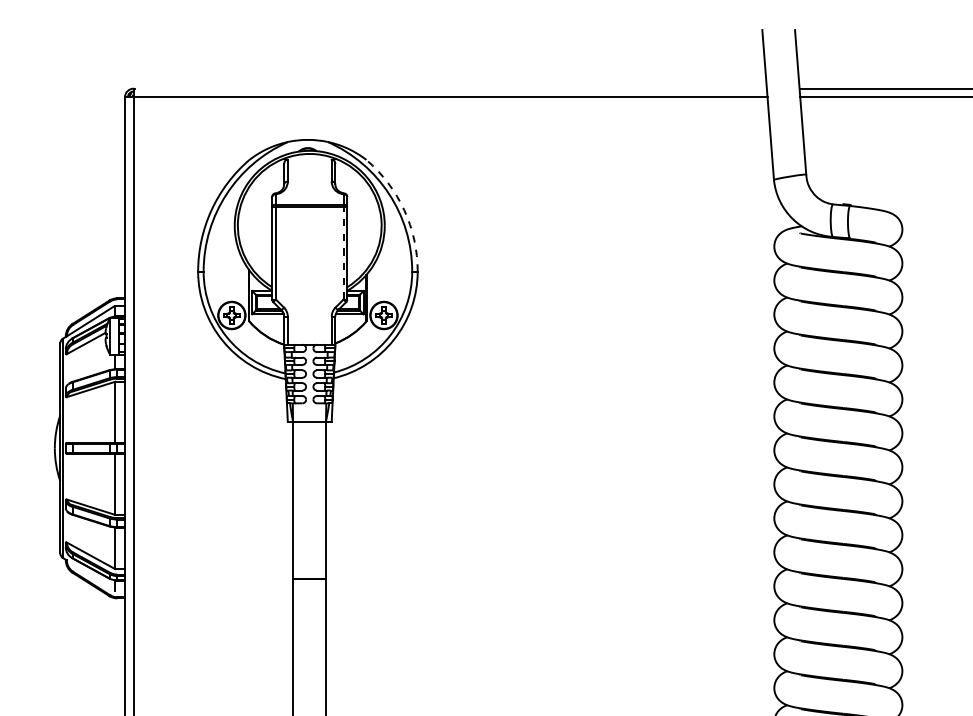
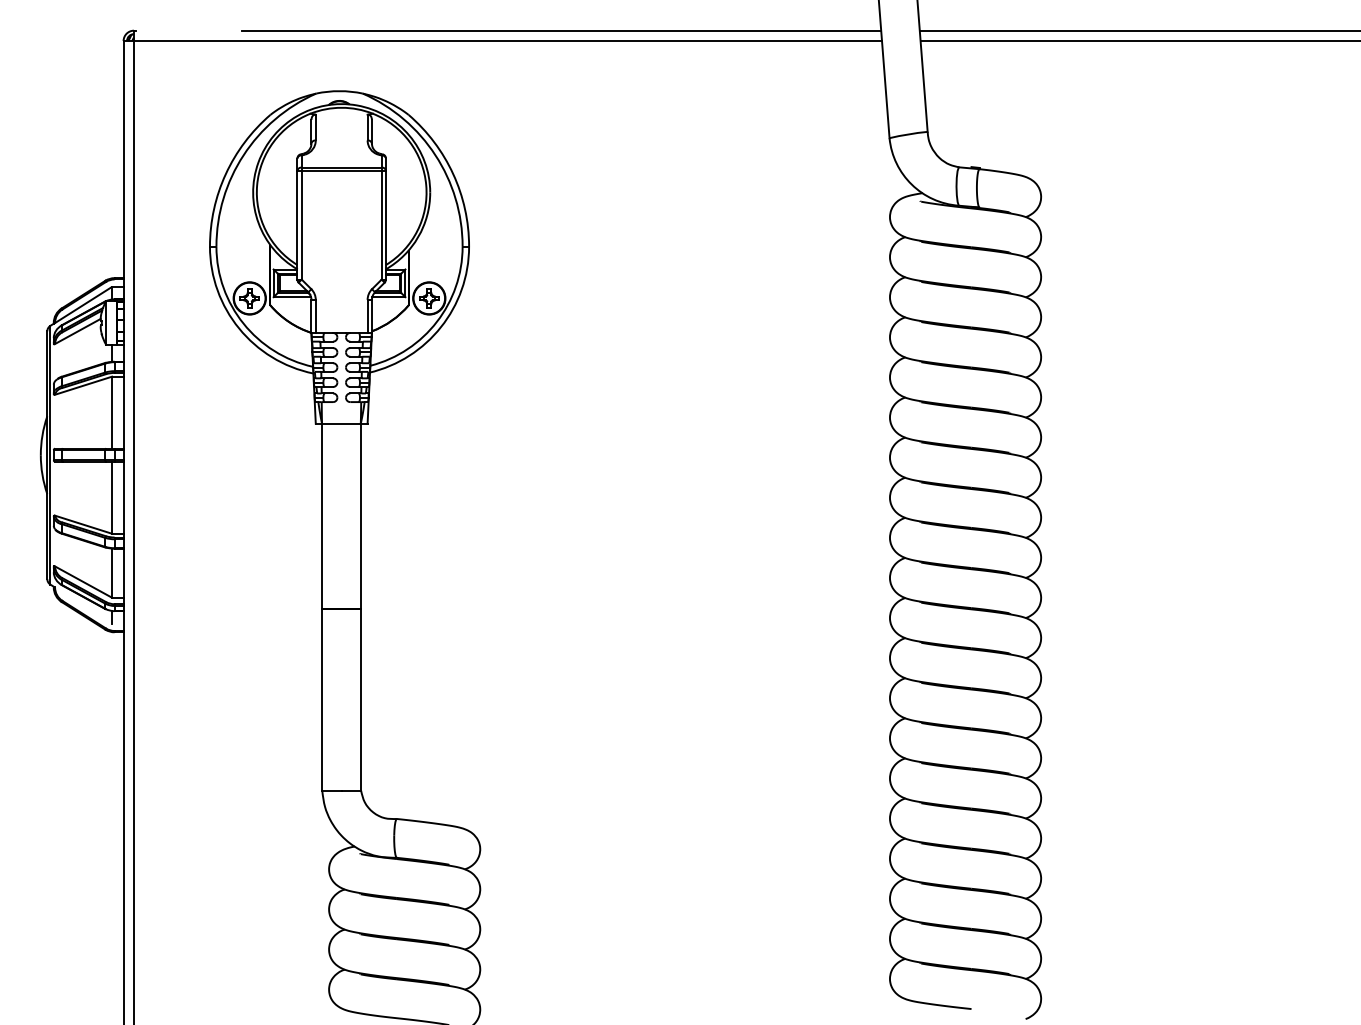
line: (495, 88) -> (561, 30), added
arc: (404, 210) -> (453, 174), dashed -> solid
line: (343, 252) -> (381, 224), dashed -> solid

